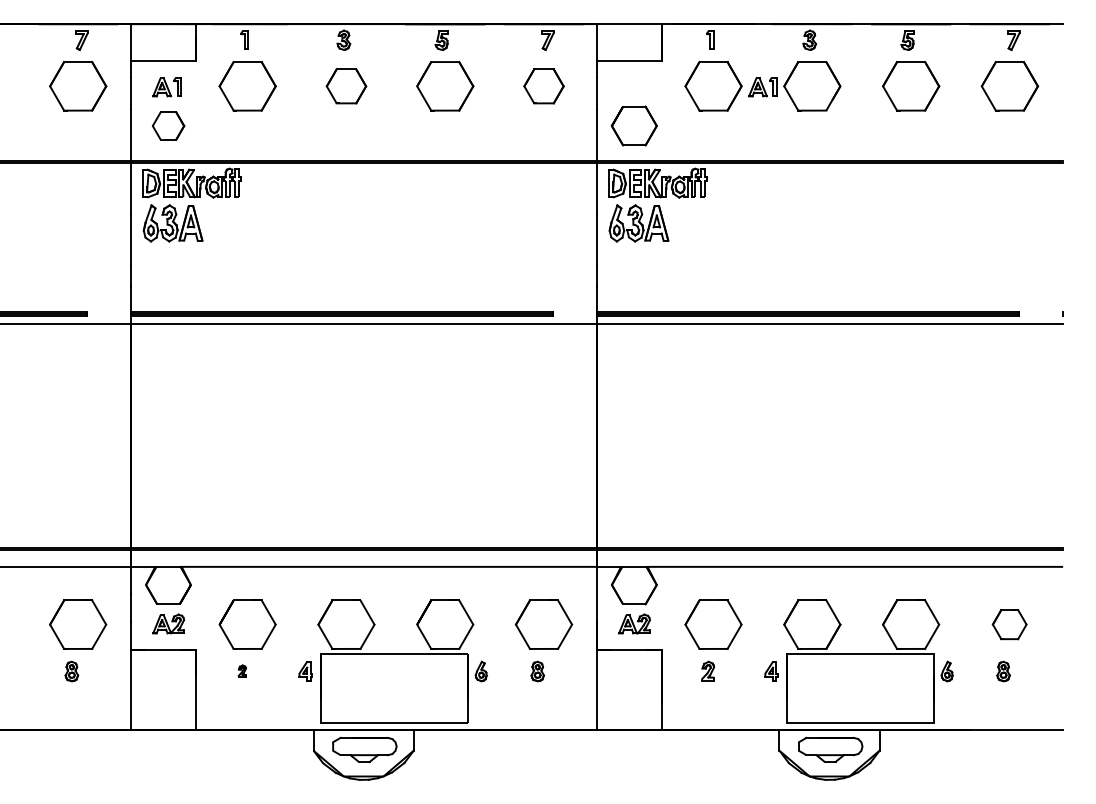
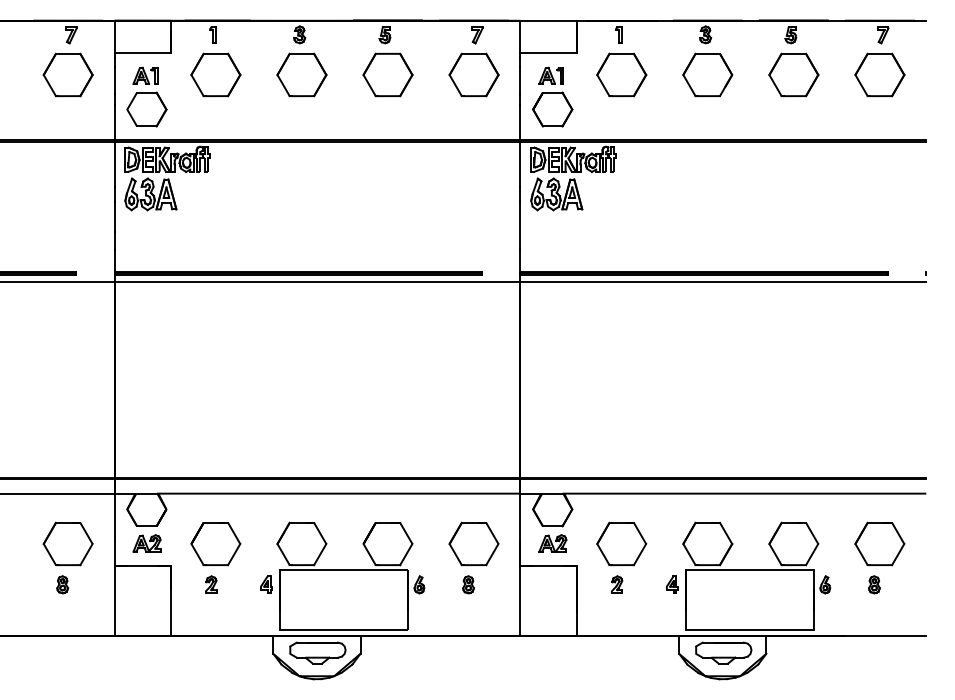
part: (346, 86) -> (301, 75), size x1.43
part: (543, 86) -> (473, 75), size x1.43
part: (762, 87) -> (551, 76), moved
part: (168, 125) -> (146, 109), size x1.43
part: (1009, 624) -> (879, 543), size x1.67
part: (242, 670) -> (211, 583), size x1.67

